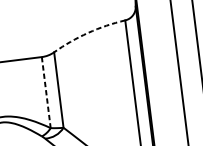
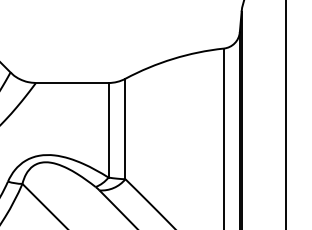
arc: (88, 32) -> (173, 58), dashed -> solid
line: (46, 92) -> (108, 130), dashed -> solid

